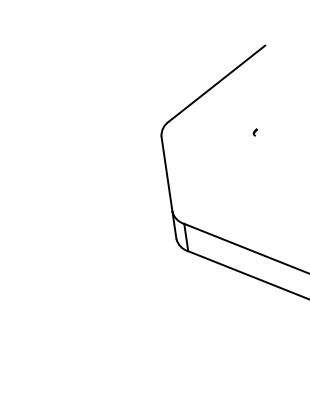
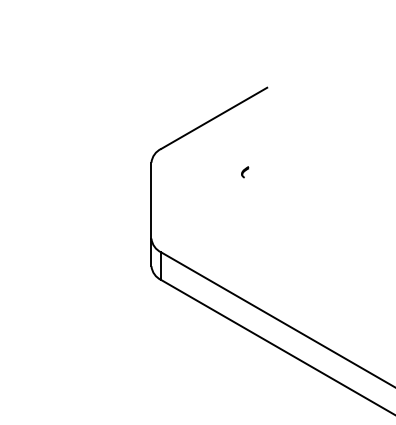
part: (254, 132) -> (244, 172), size x1.6

